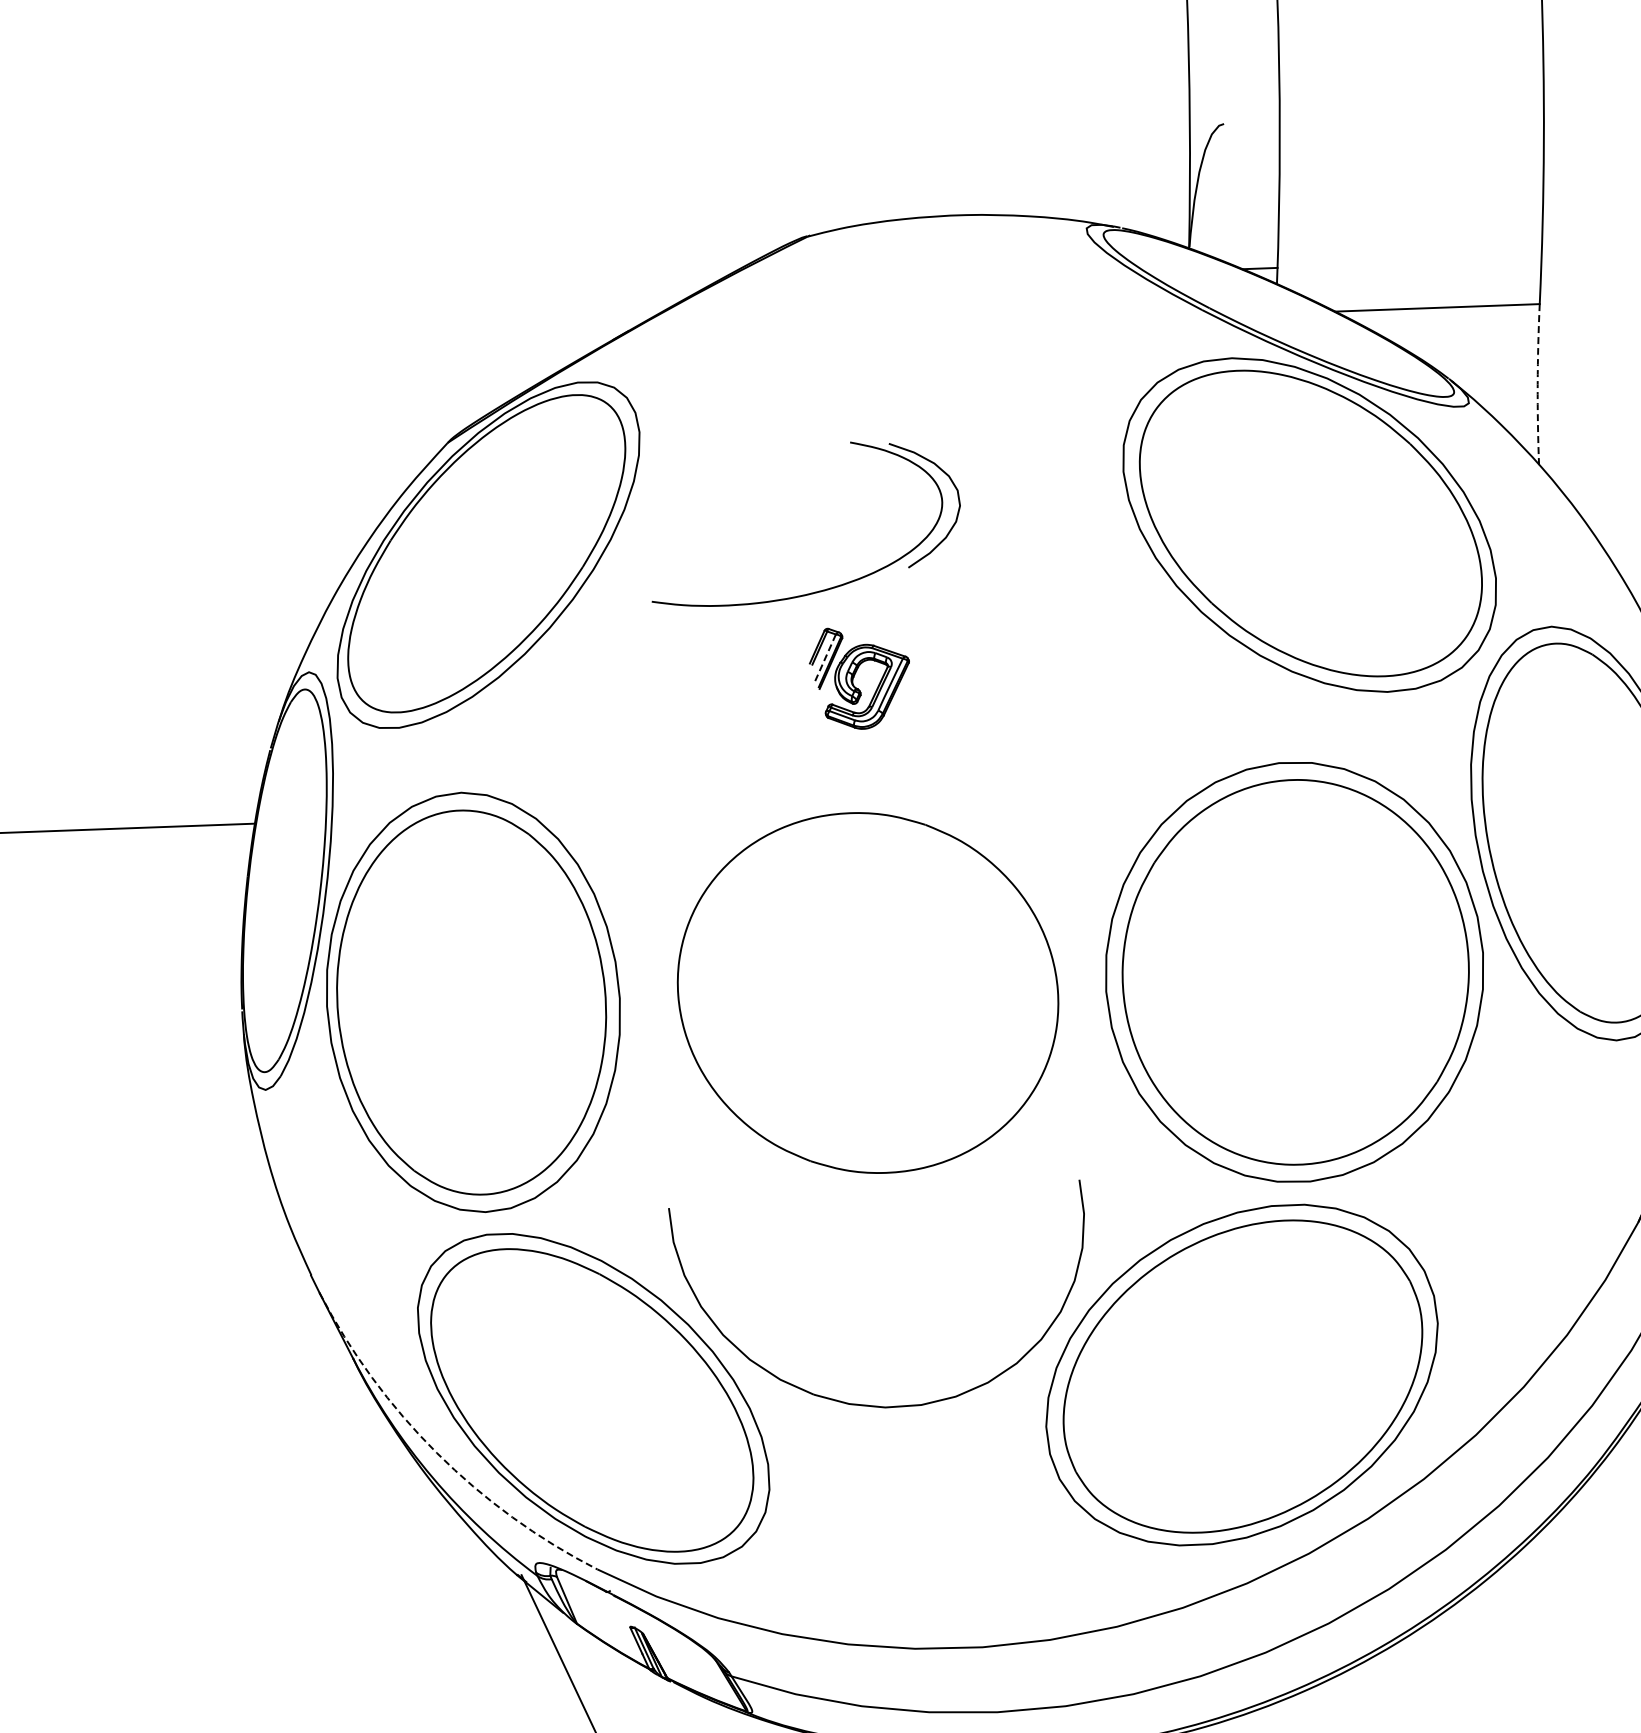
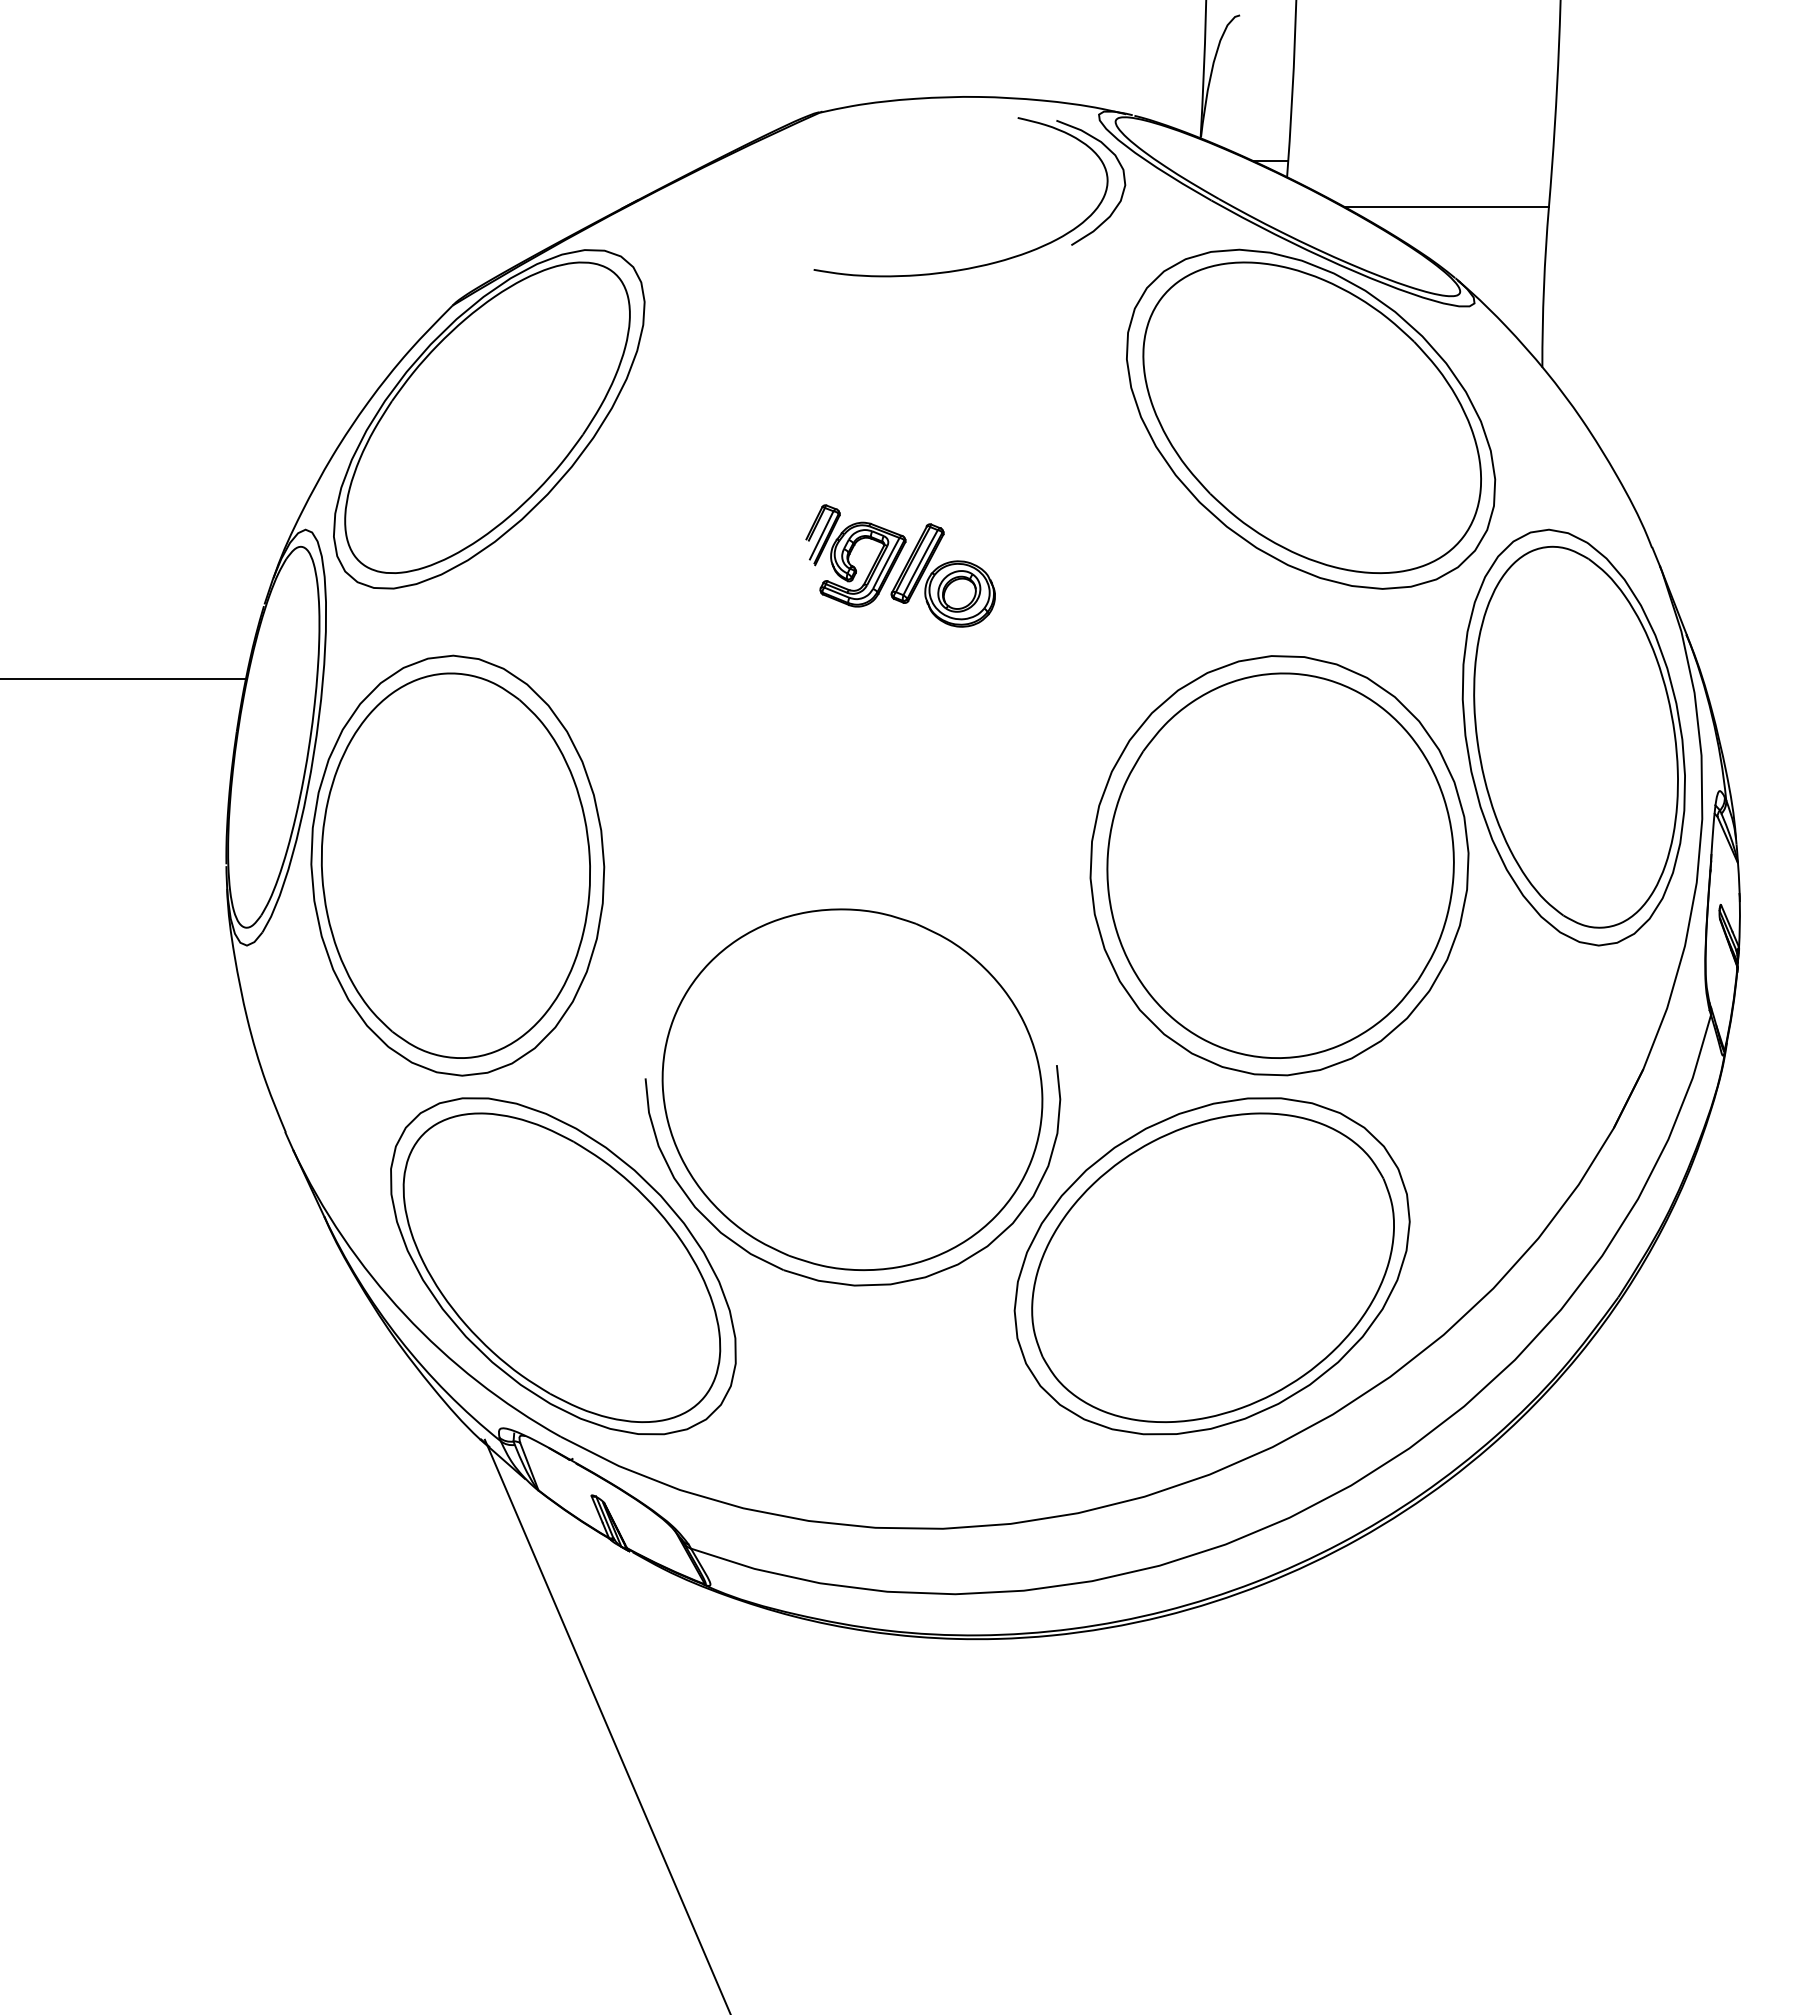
arc: (1537, 384) -> (1543, 287), dashed -> solid
part: (824, 589) -> (986, 263), moved
line: (824, 659) -> (821, 535), dashed -> solid
part: (947, 694) -> (942, 575), added
part: (868, 992) -> (852, 1089), moved
arc: (436, 1452) -> (404, 1314), dashed -> solid

